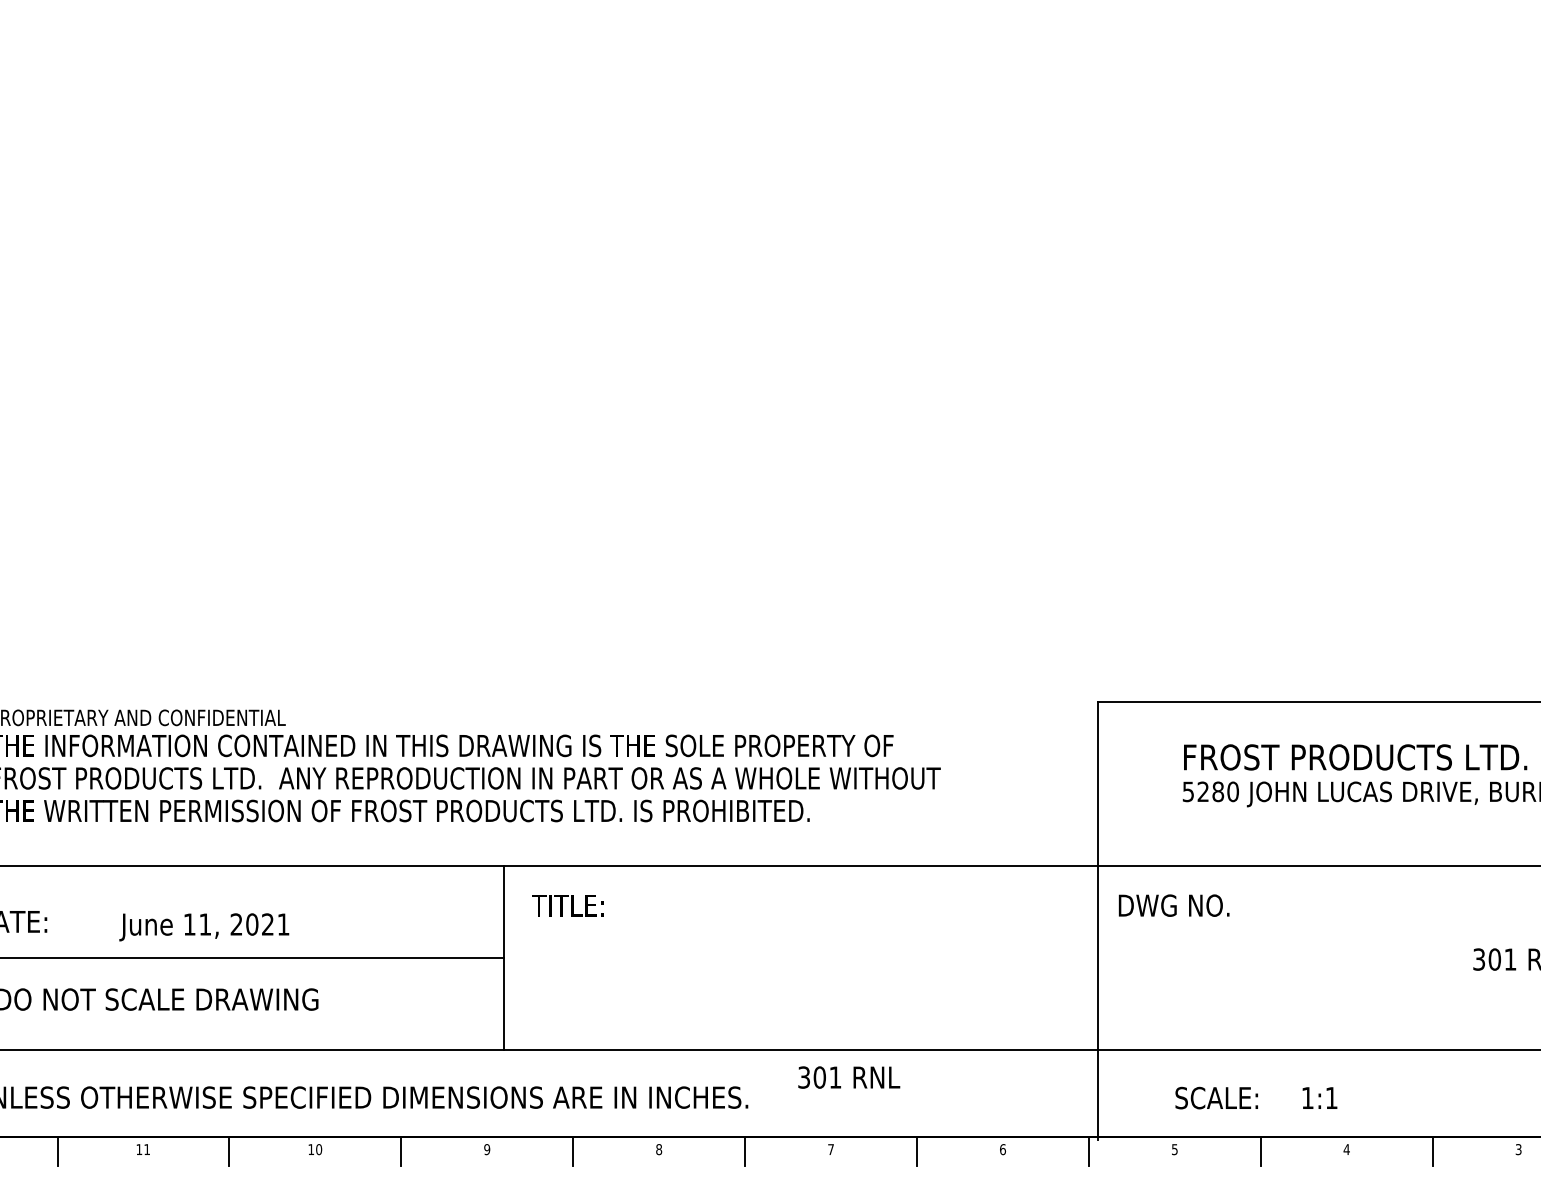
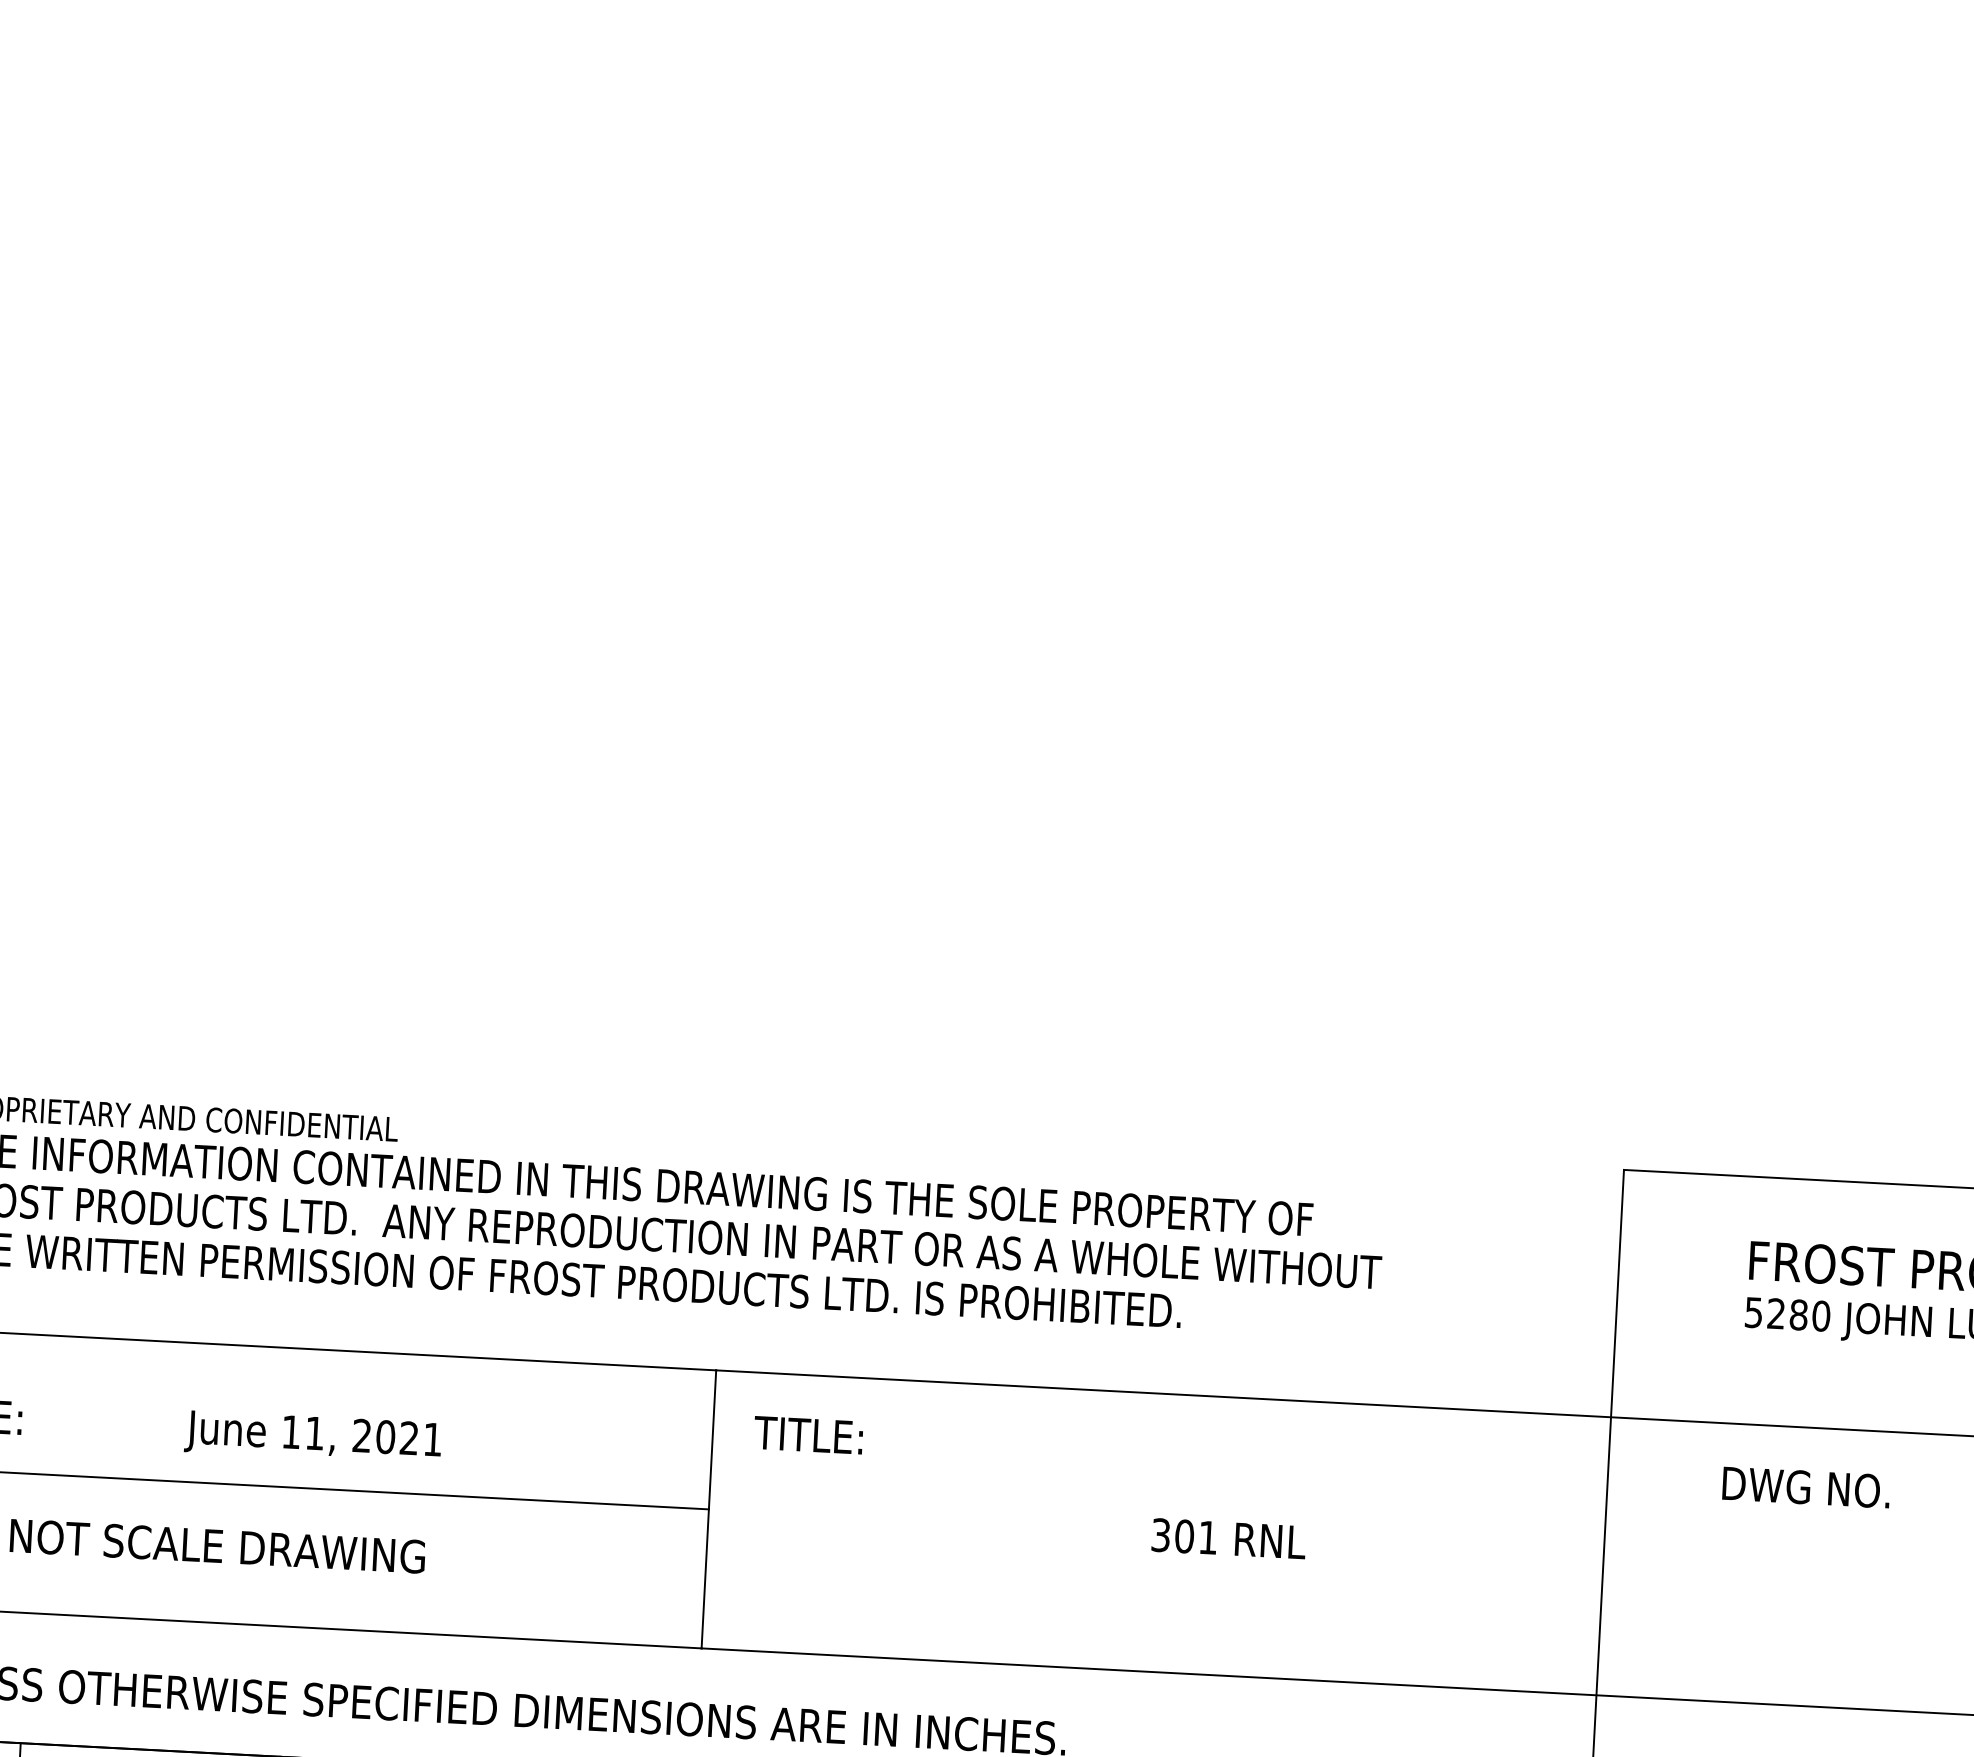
text: (1173, 905) -> (1805, 1487), moved
text: (204, 927) -> (313, 1437), moved
text: (849, 1077) -> (1229, 1538), moved

